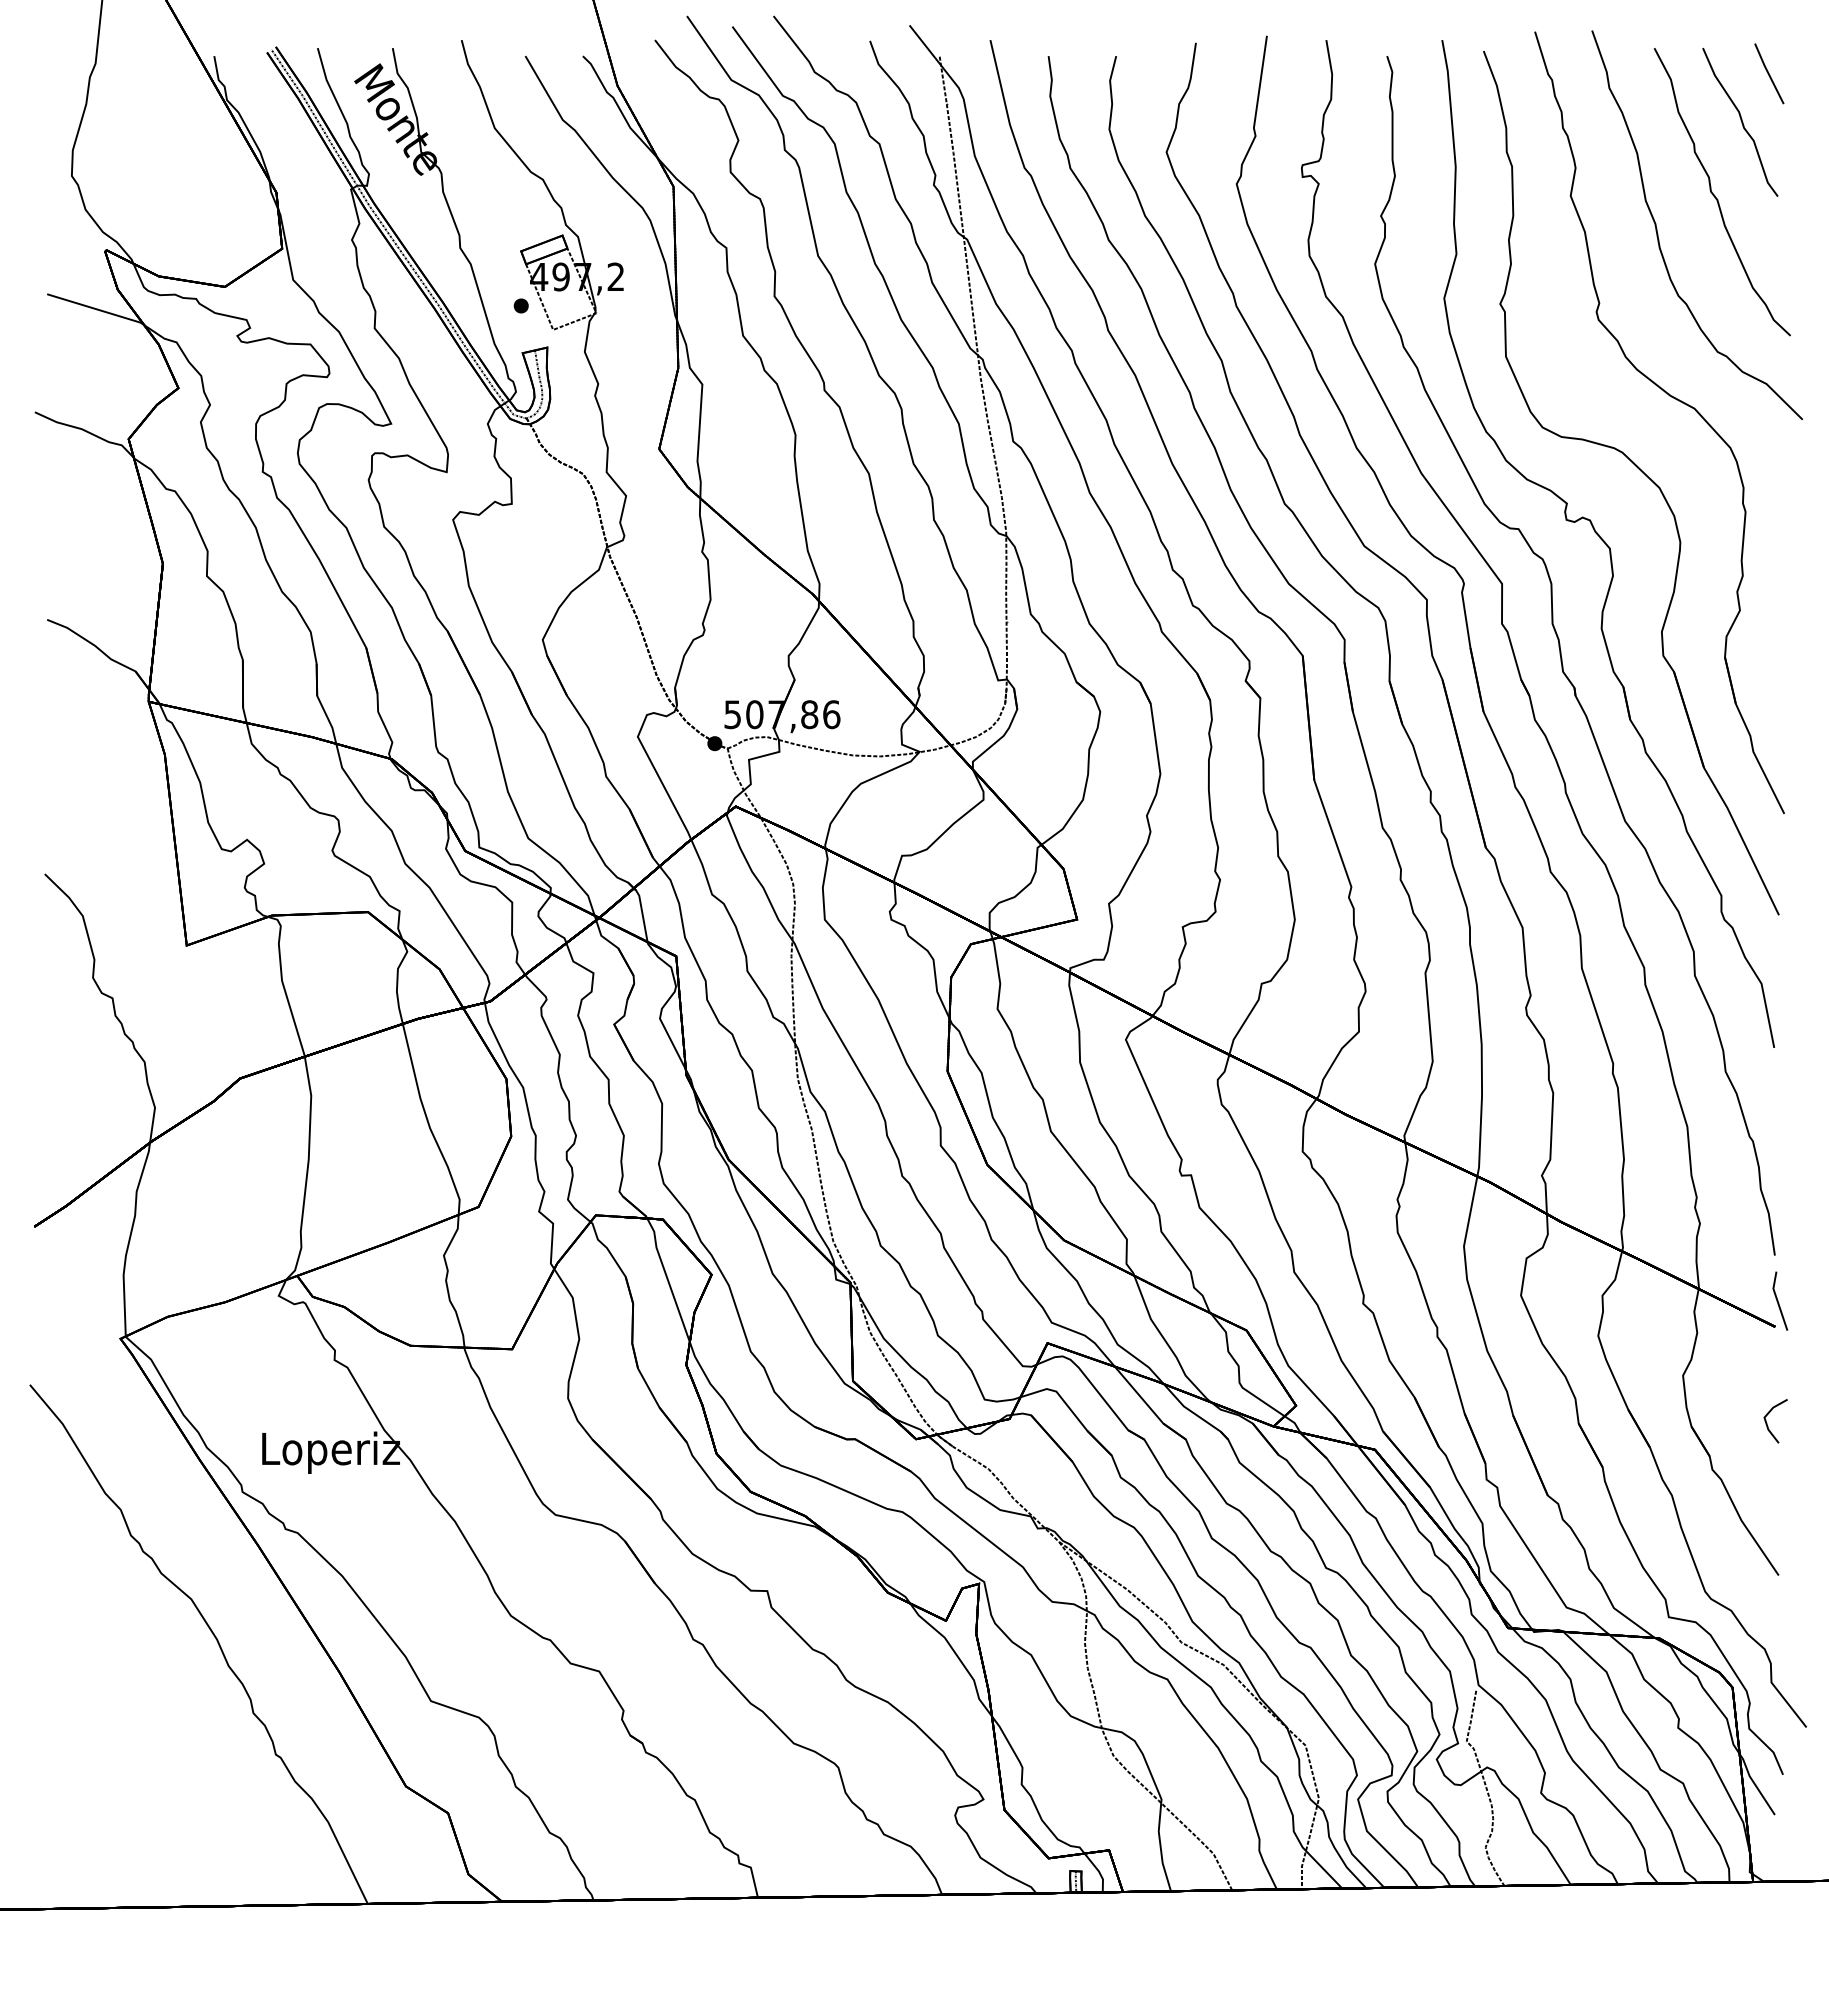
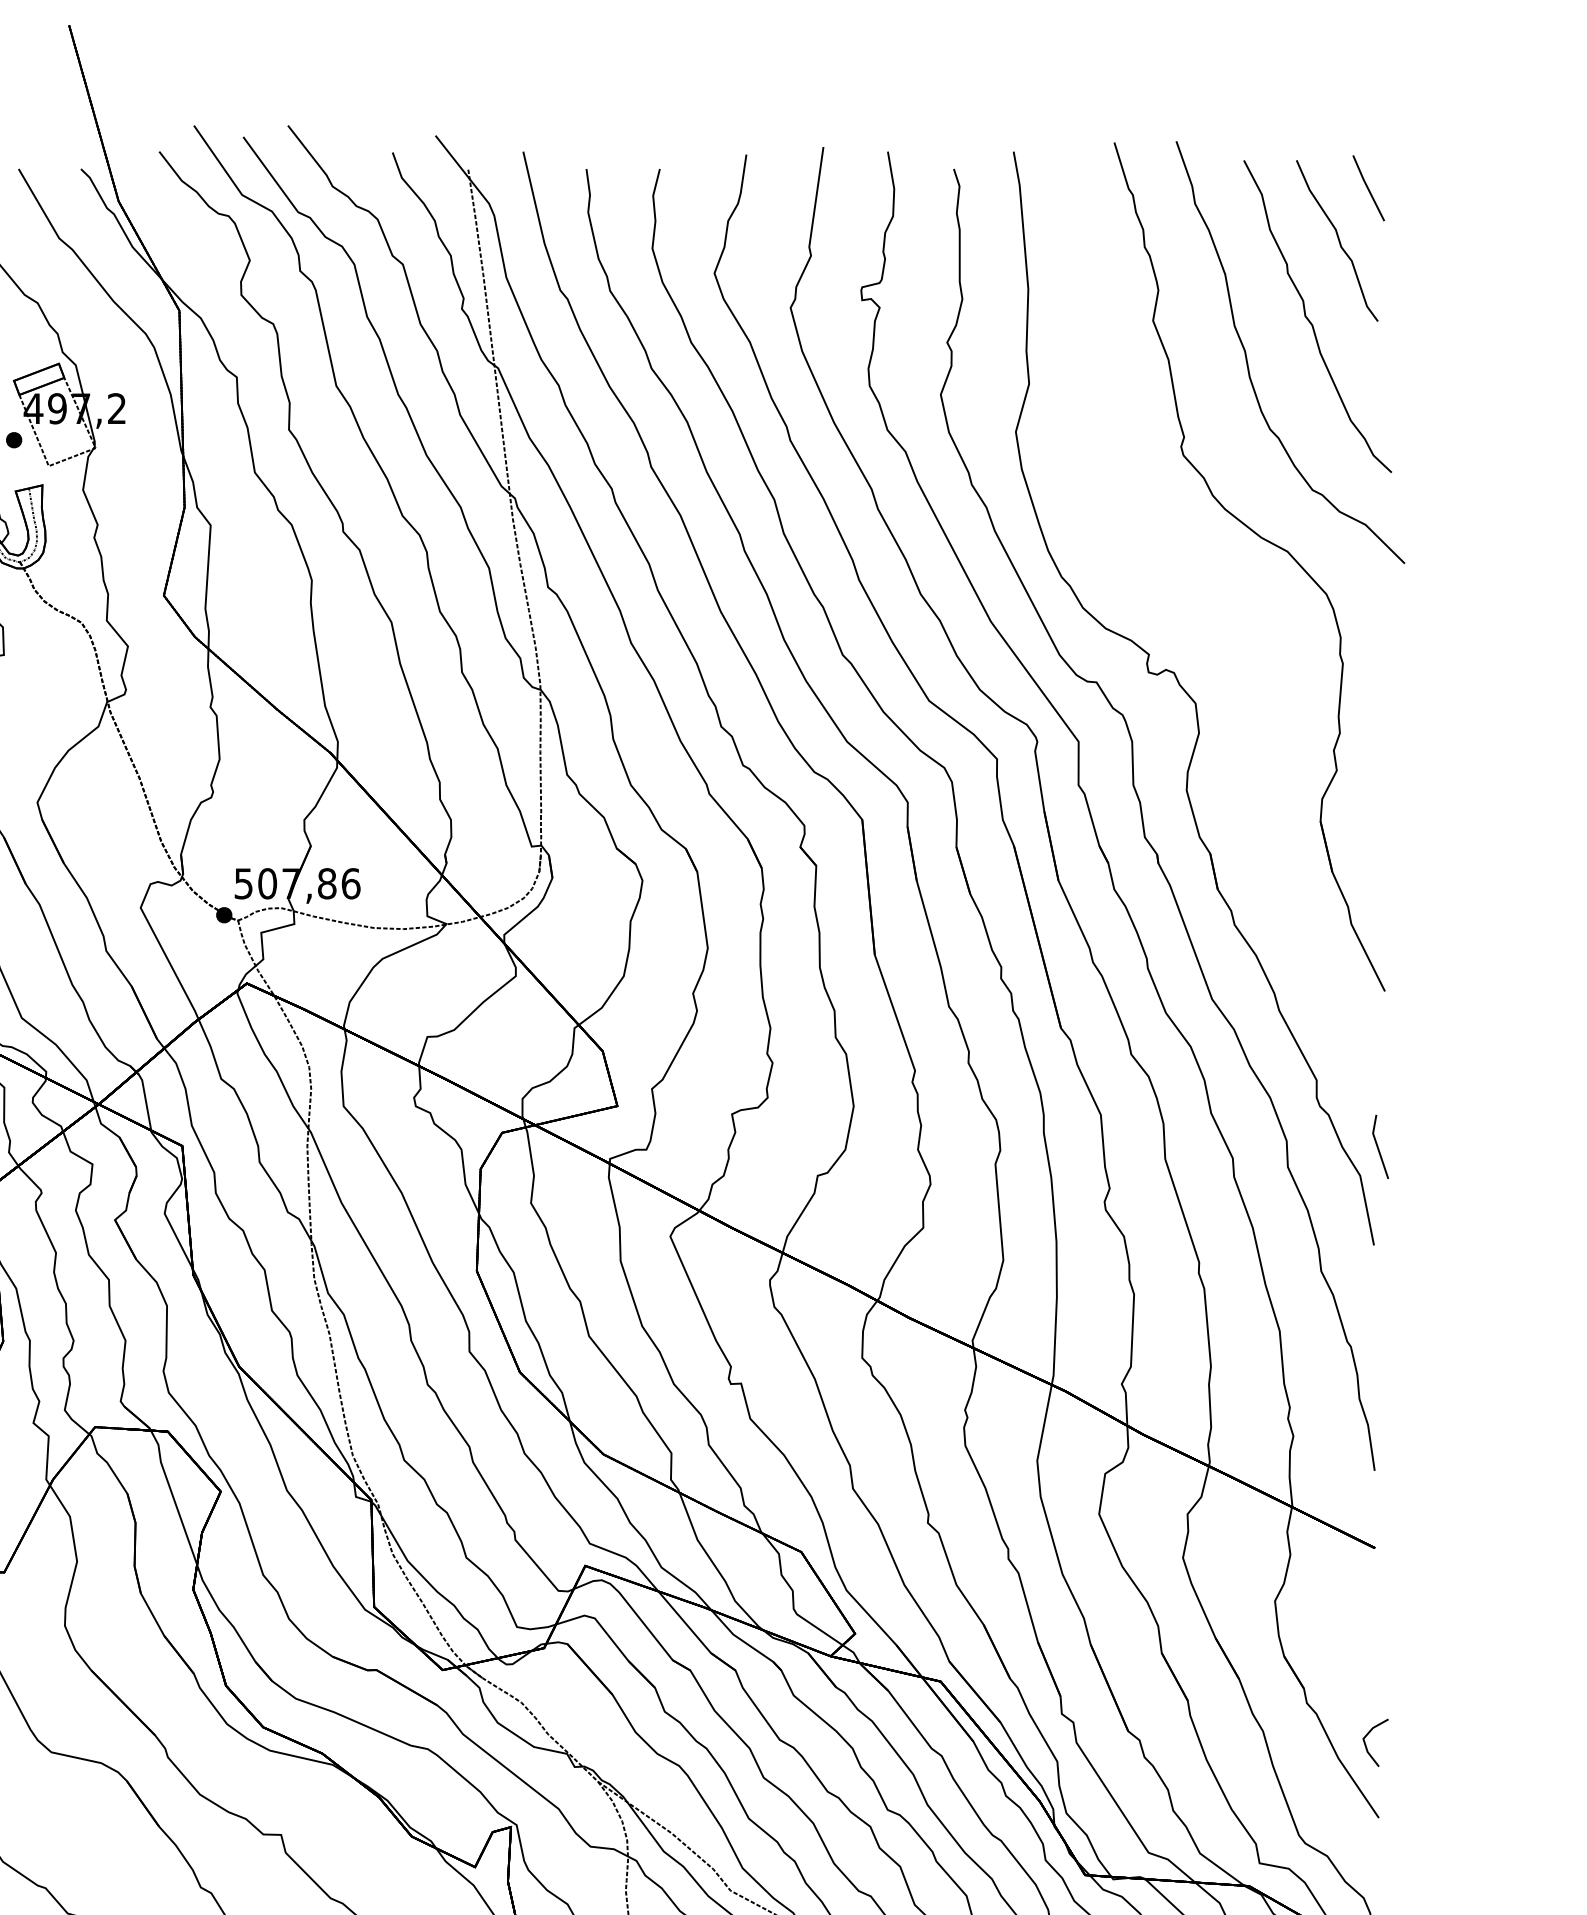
part: (1641, 472) -> (1229, 620), removed
line: (1778, 1300) -> (1378, 1146), moved
line: (1767, 1423) -> (1366, 1745), moved

